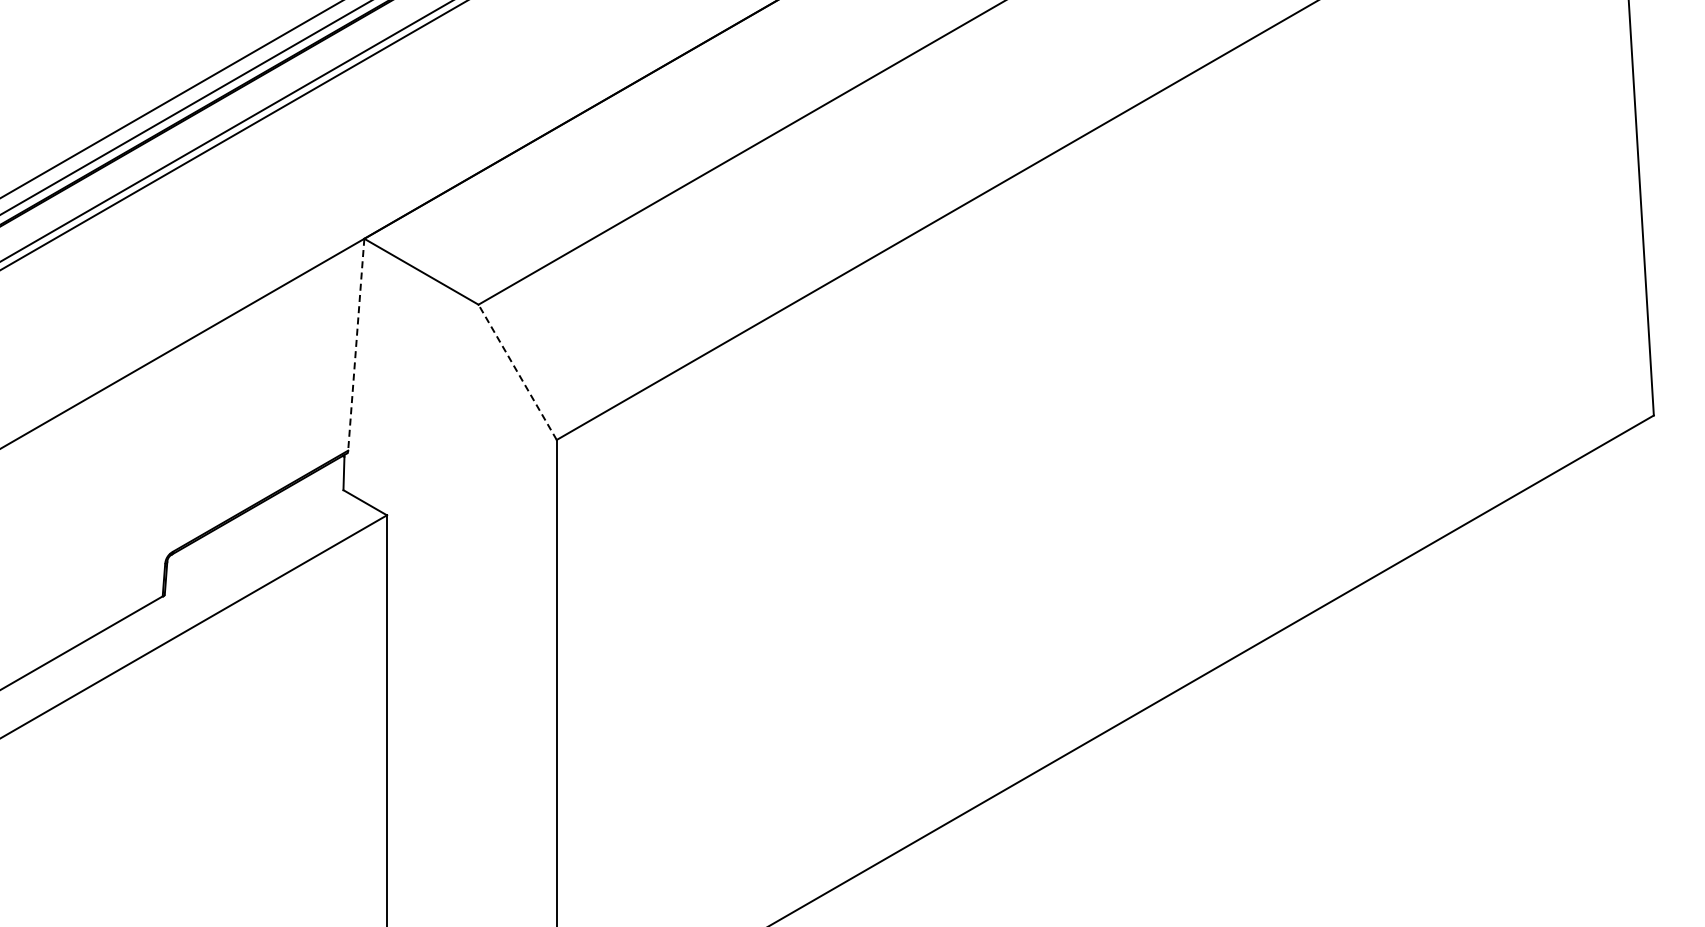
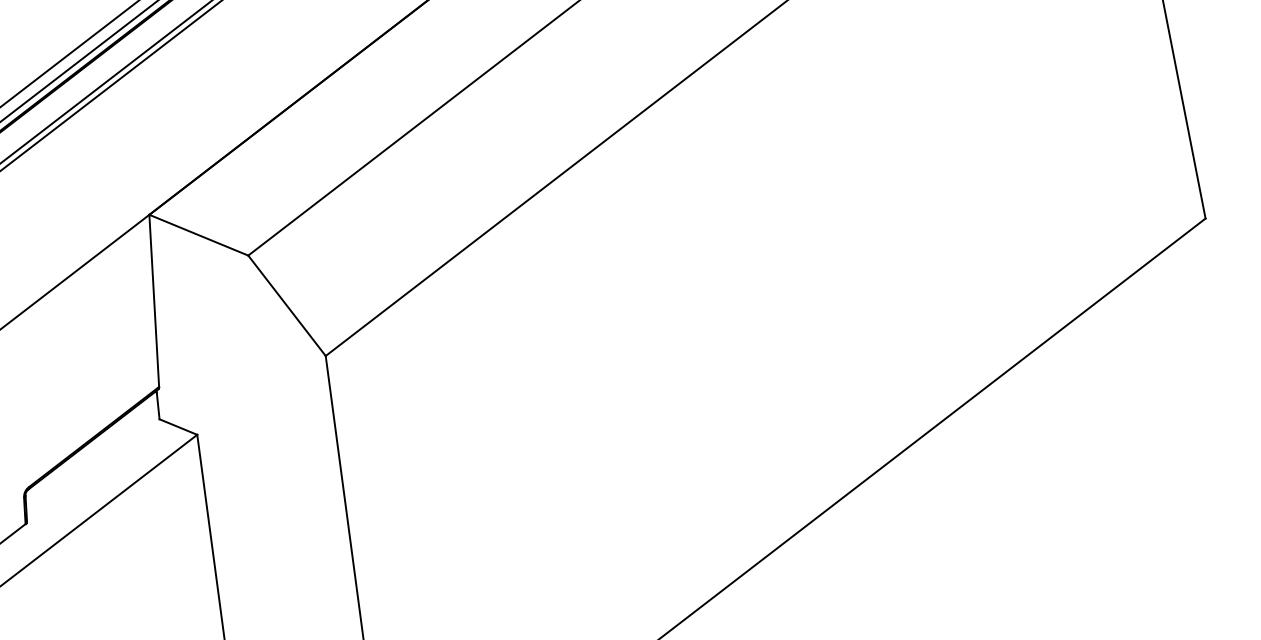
line: (356, 345) -> (154, 301), dashed -> solid
line: (517, 371) -> (286, 305), dashed -> solid

